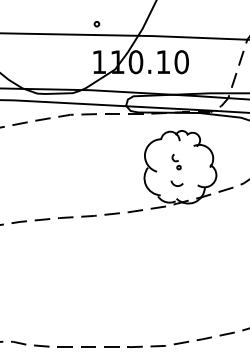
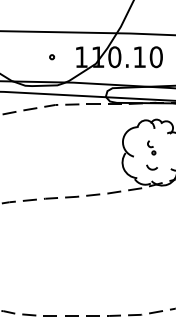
part: (96, 24) -> (51, 57), moved

